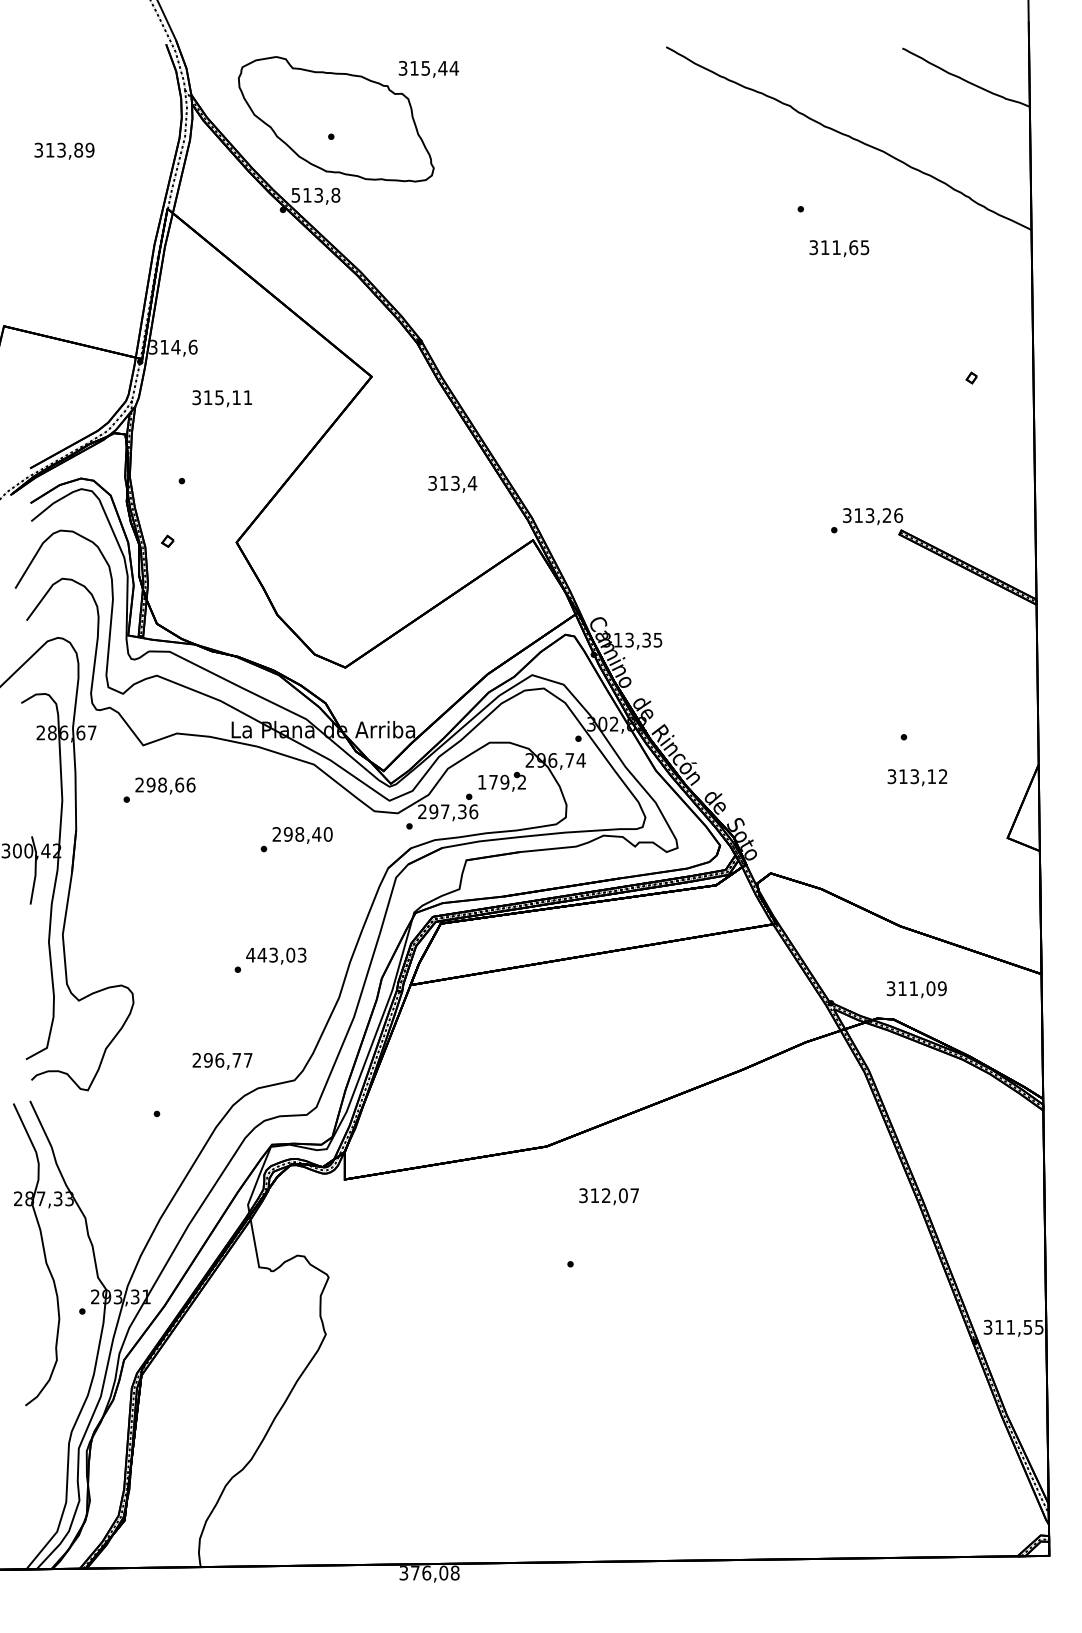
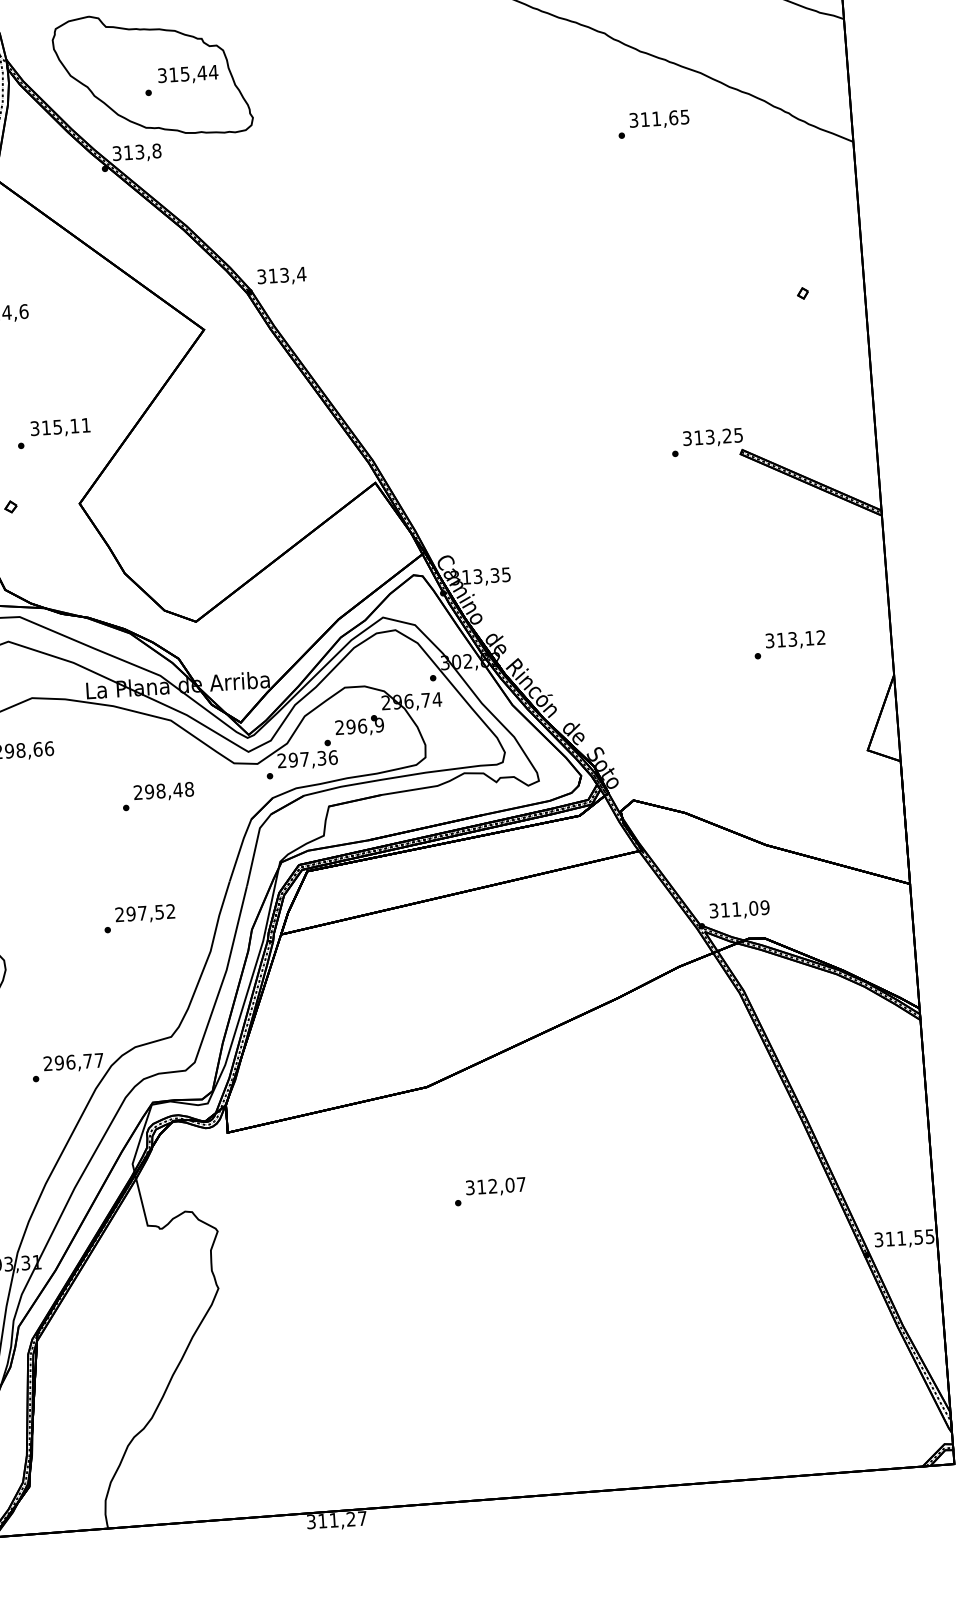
text: (428, 69) -> (187, 75), moved
text: (296, 194) -> (117, 152), 513,8 -> 313,8
text: (839, 248) -> (659, 119), moved
text: (222, 398) -> (60, 427), moved
text: (452, 484) -> (281, 276), moved
text: (898, 515) -> (738, 435), 313,26 -> 313,25
text: (917, 777) -> (795, 640), moved
text: (501, 781) -> (359, 725), 179,2 -> 296,9
text: (327, 834) -> (188, 789), 298,40 -> 298,48
text: (276, 954) -> (145, 912), 443,03 -> 297,52
text: (916, 989) -> (739, 910), moved
text: (222, 1060) -> (73, 1062), moved
text: (608, 1196) -> (495, 1187), moved
text: (435, 1572) -> (342, 1519), 376,08 -> 311,27

